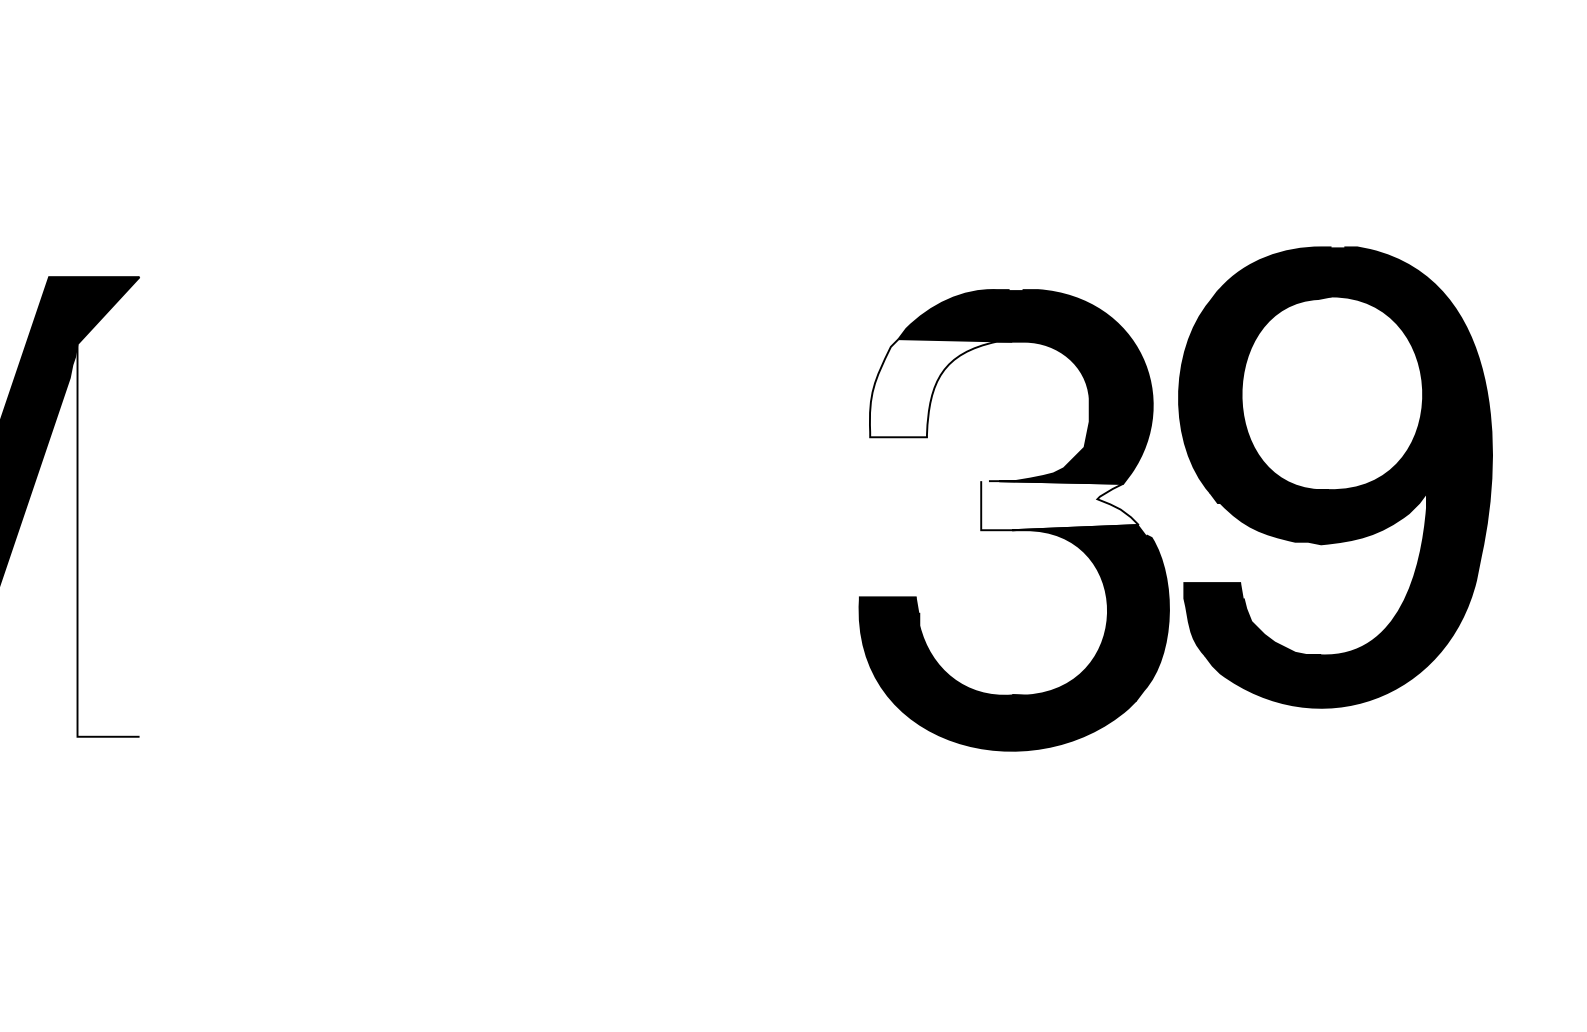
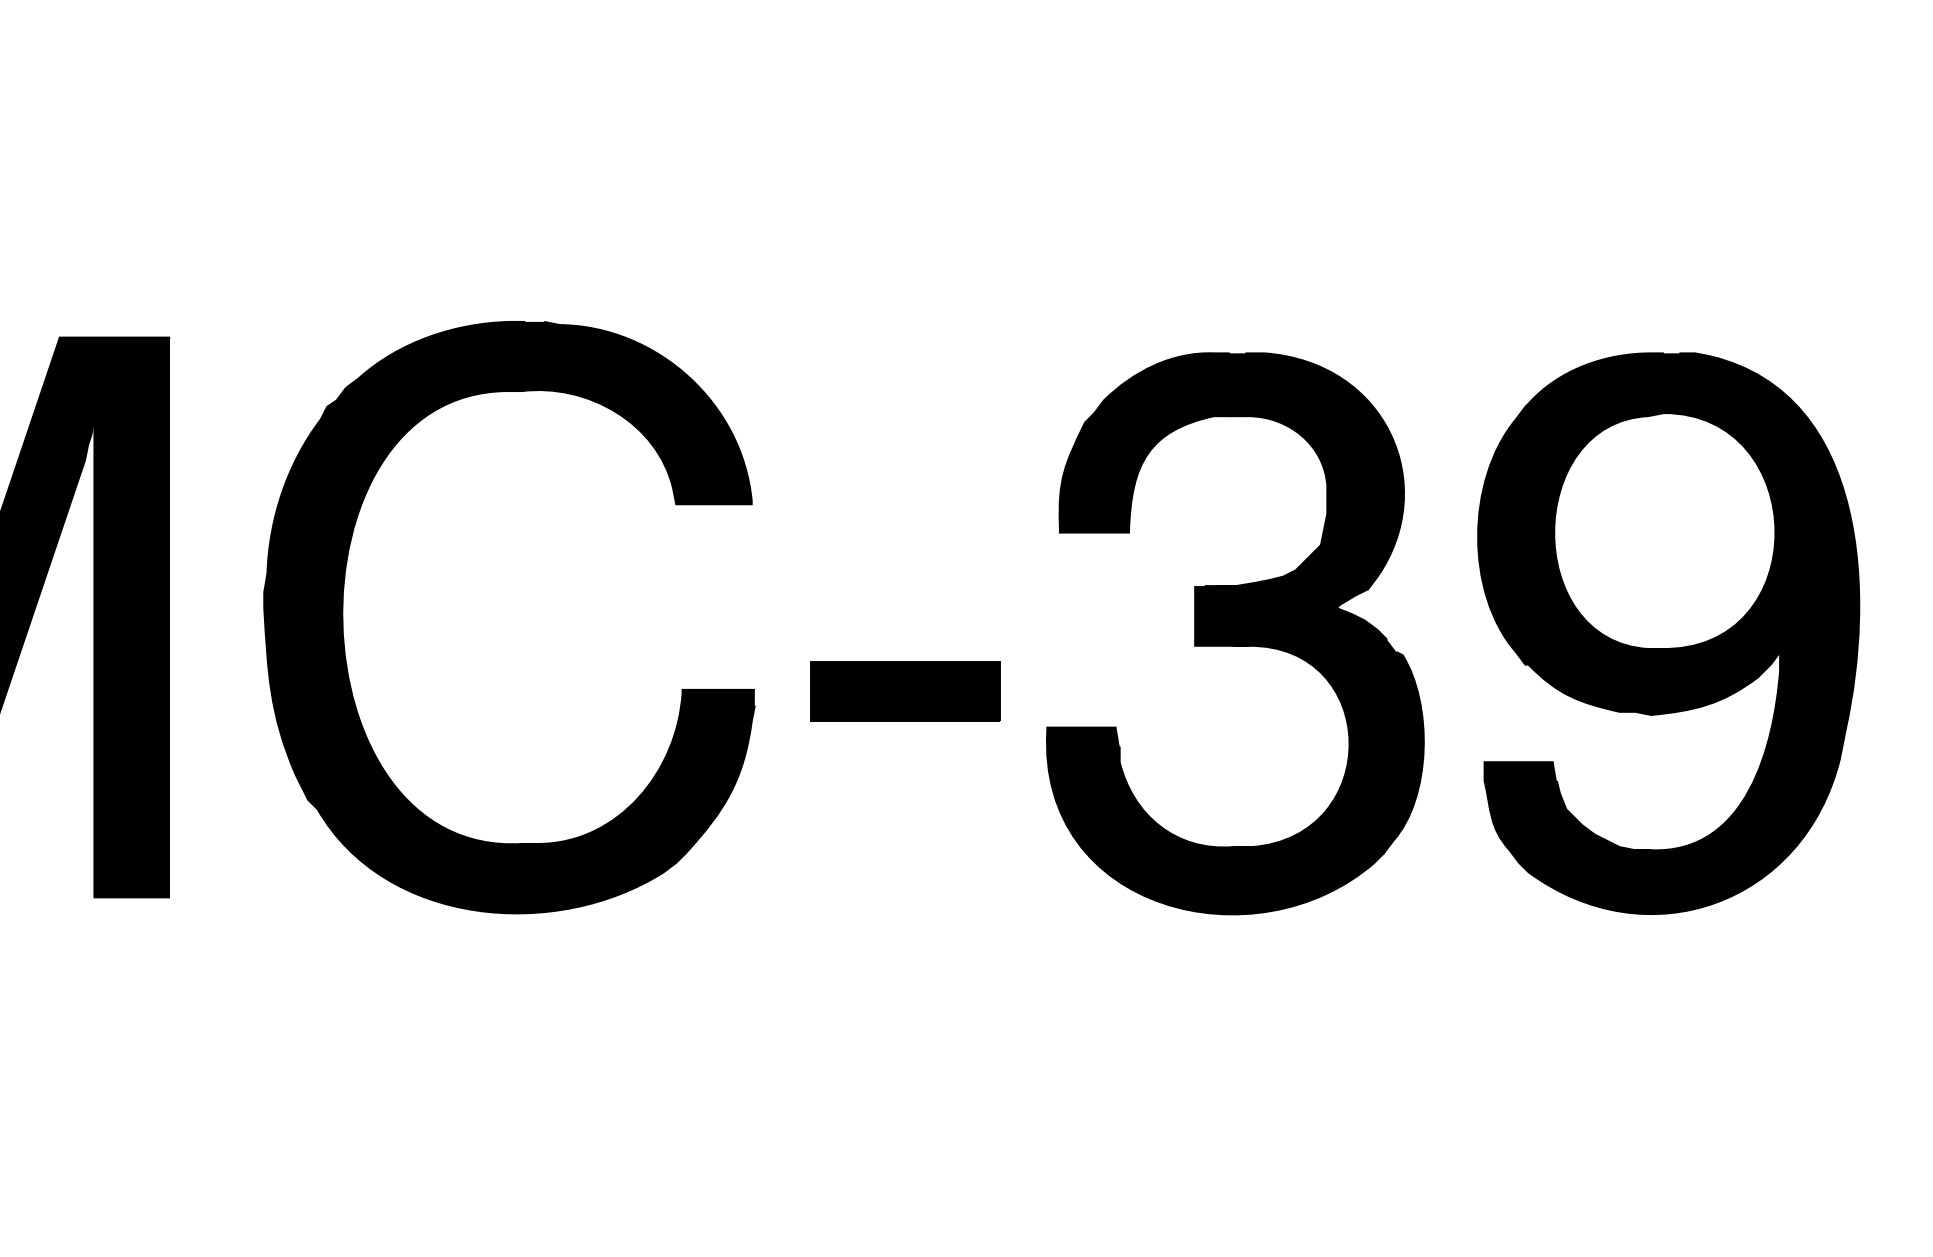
fill: (940, 387) -> (1145, 472), added
part: (1335, 477) -> (1668, 633), moved
fill: (1059, 505) -> (1290, 615), added
fill: (107, 506) -> (131, 617), added
part: (282, 506) -> (343, 617), added
part: (743, 567) -> (905, 691), added

